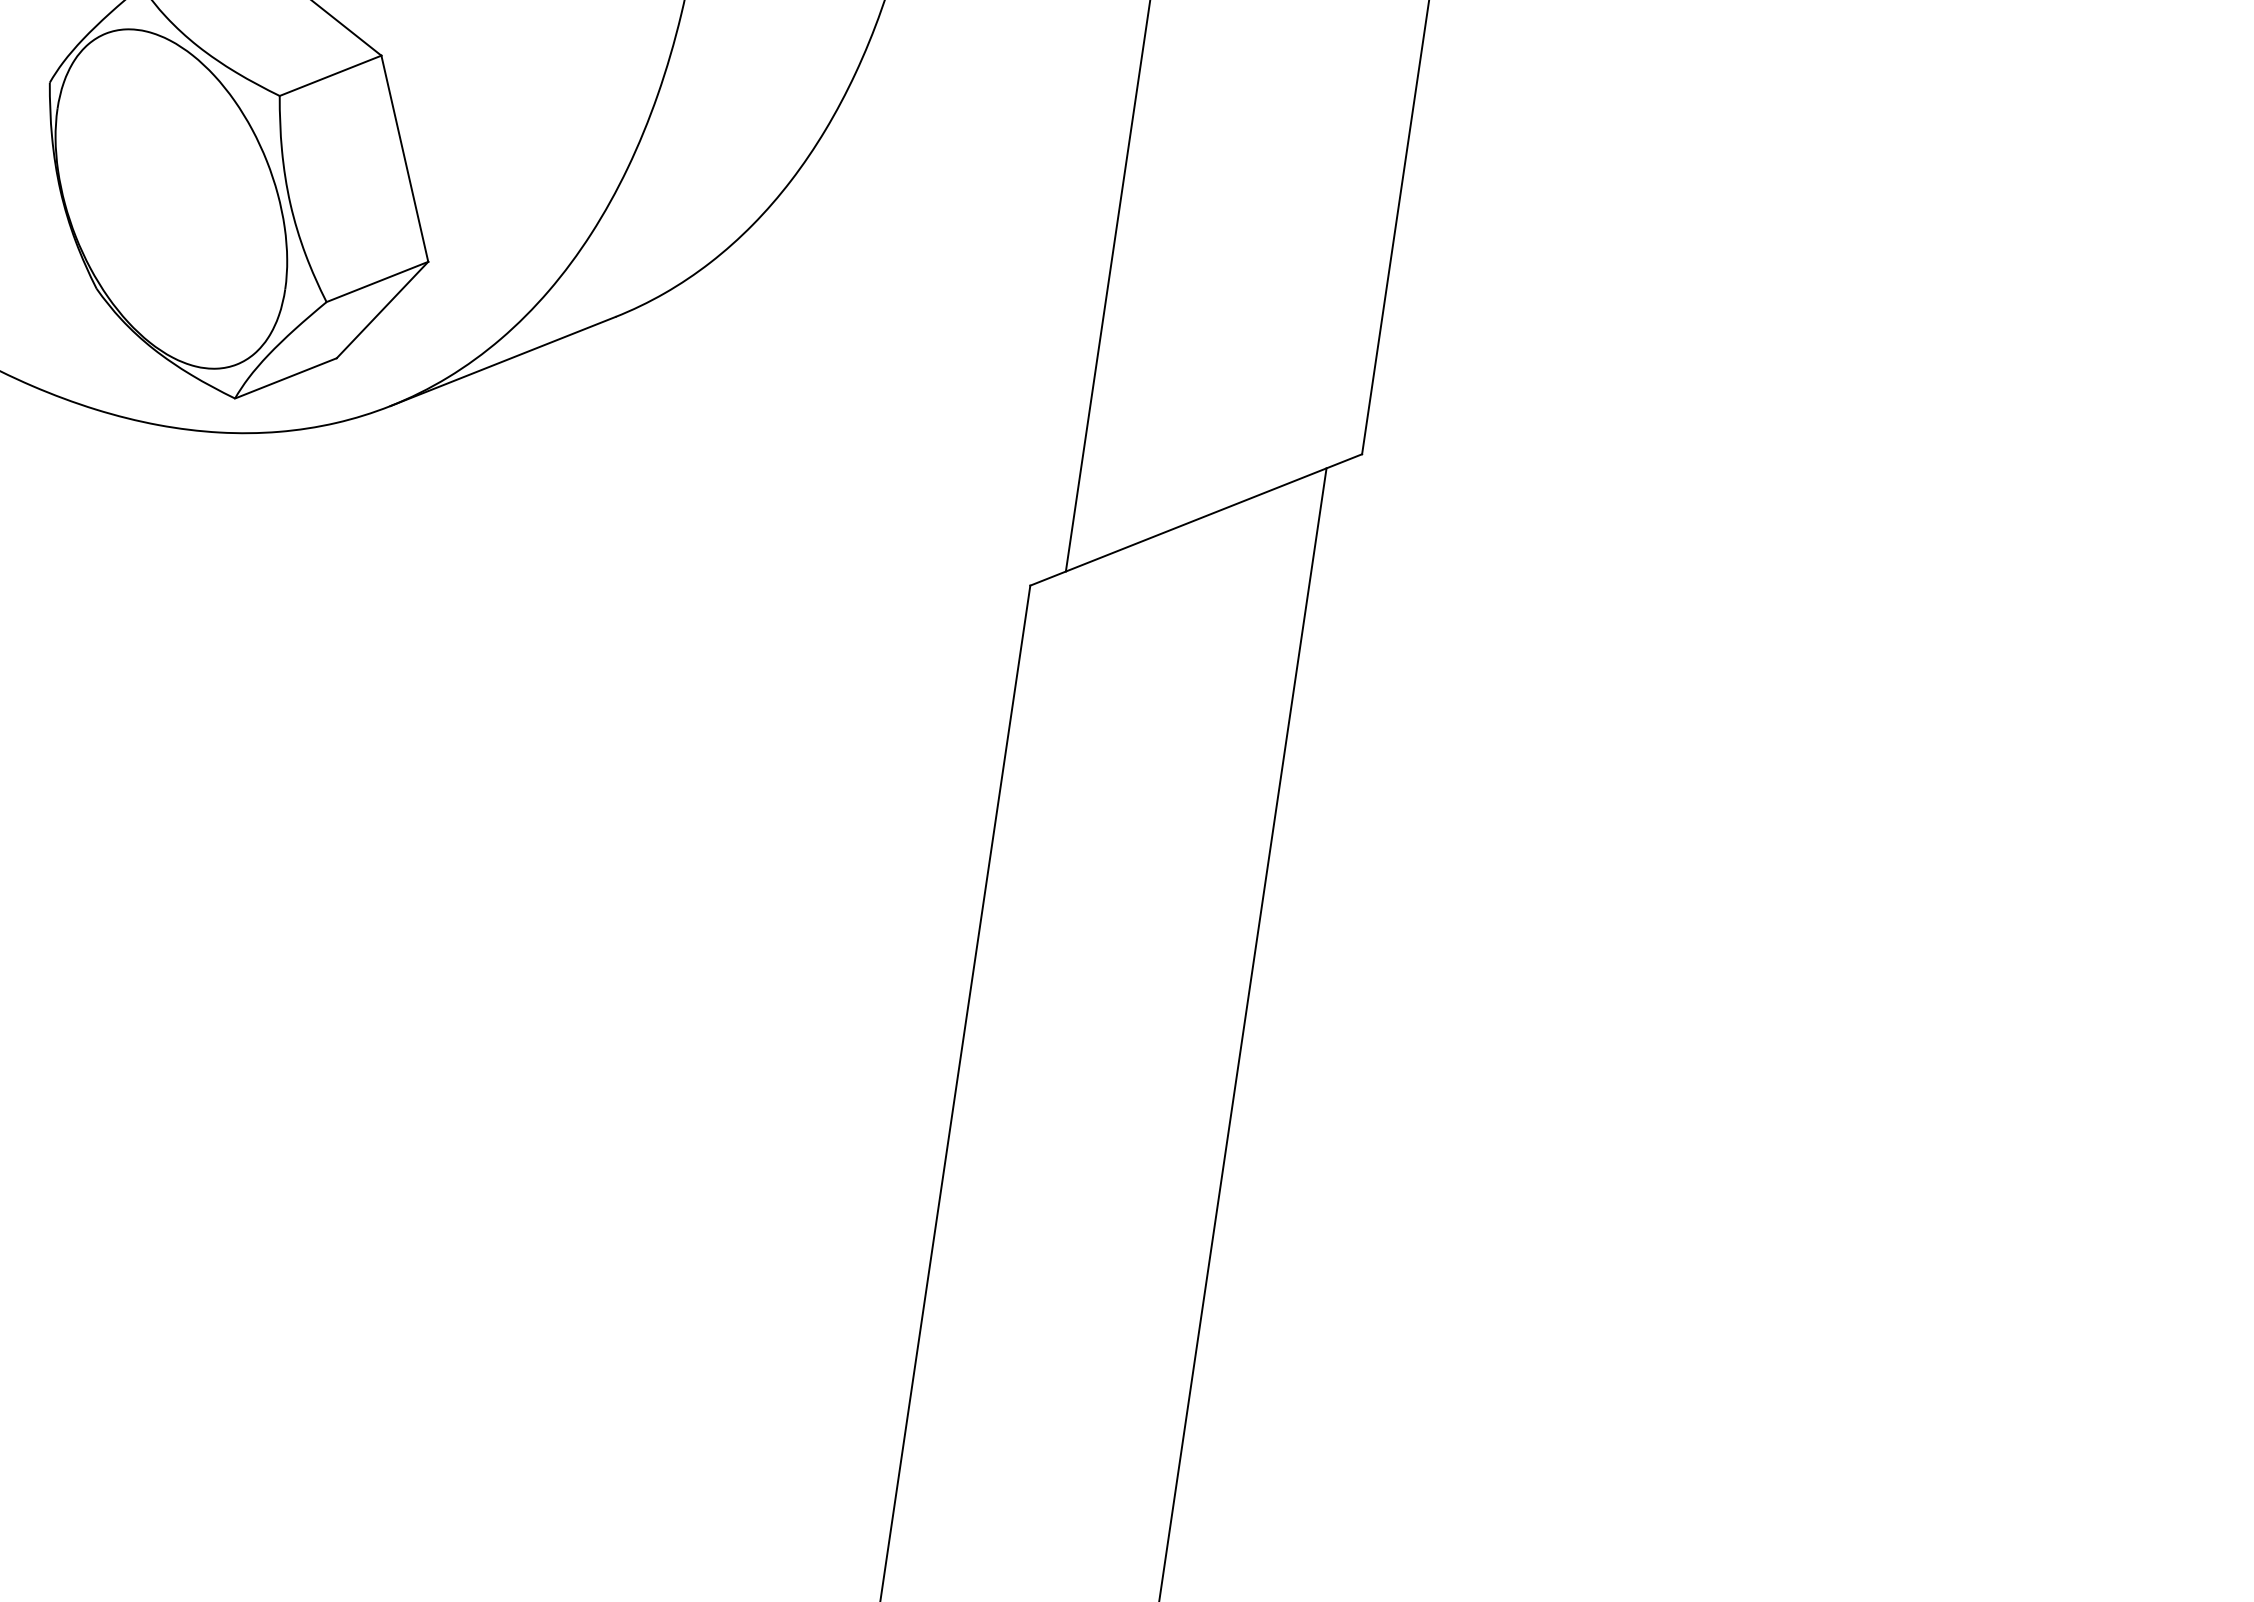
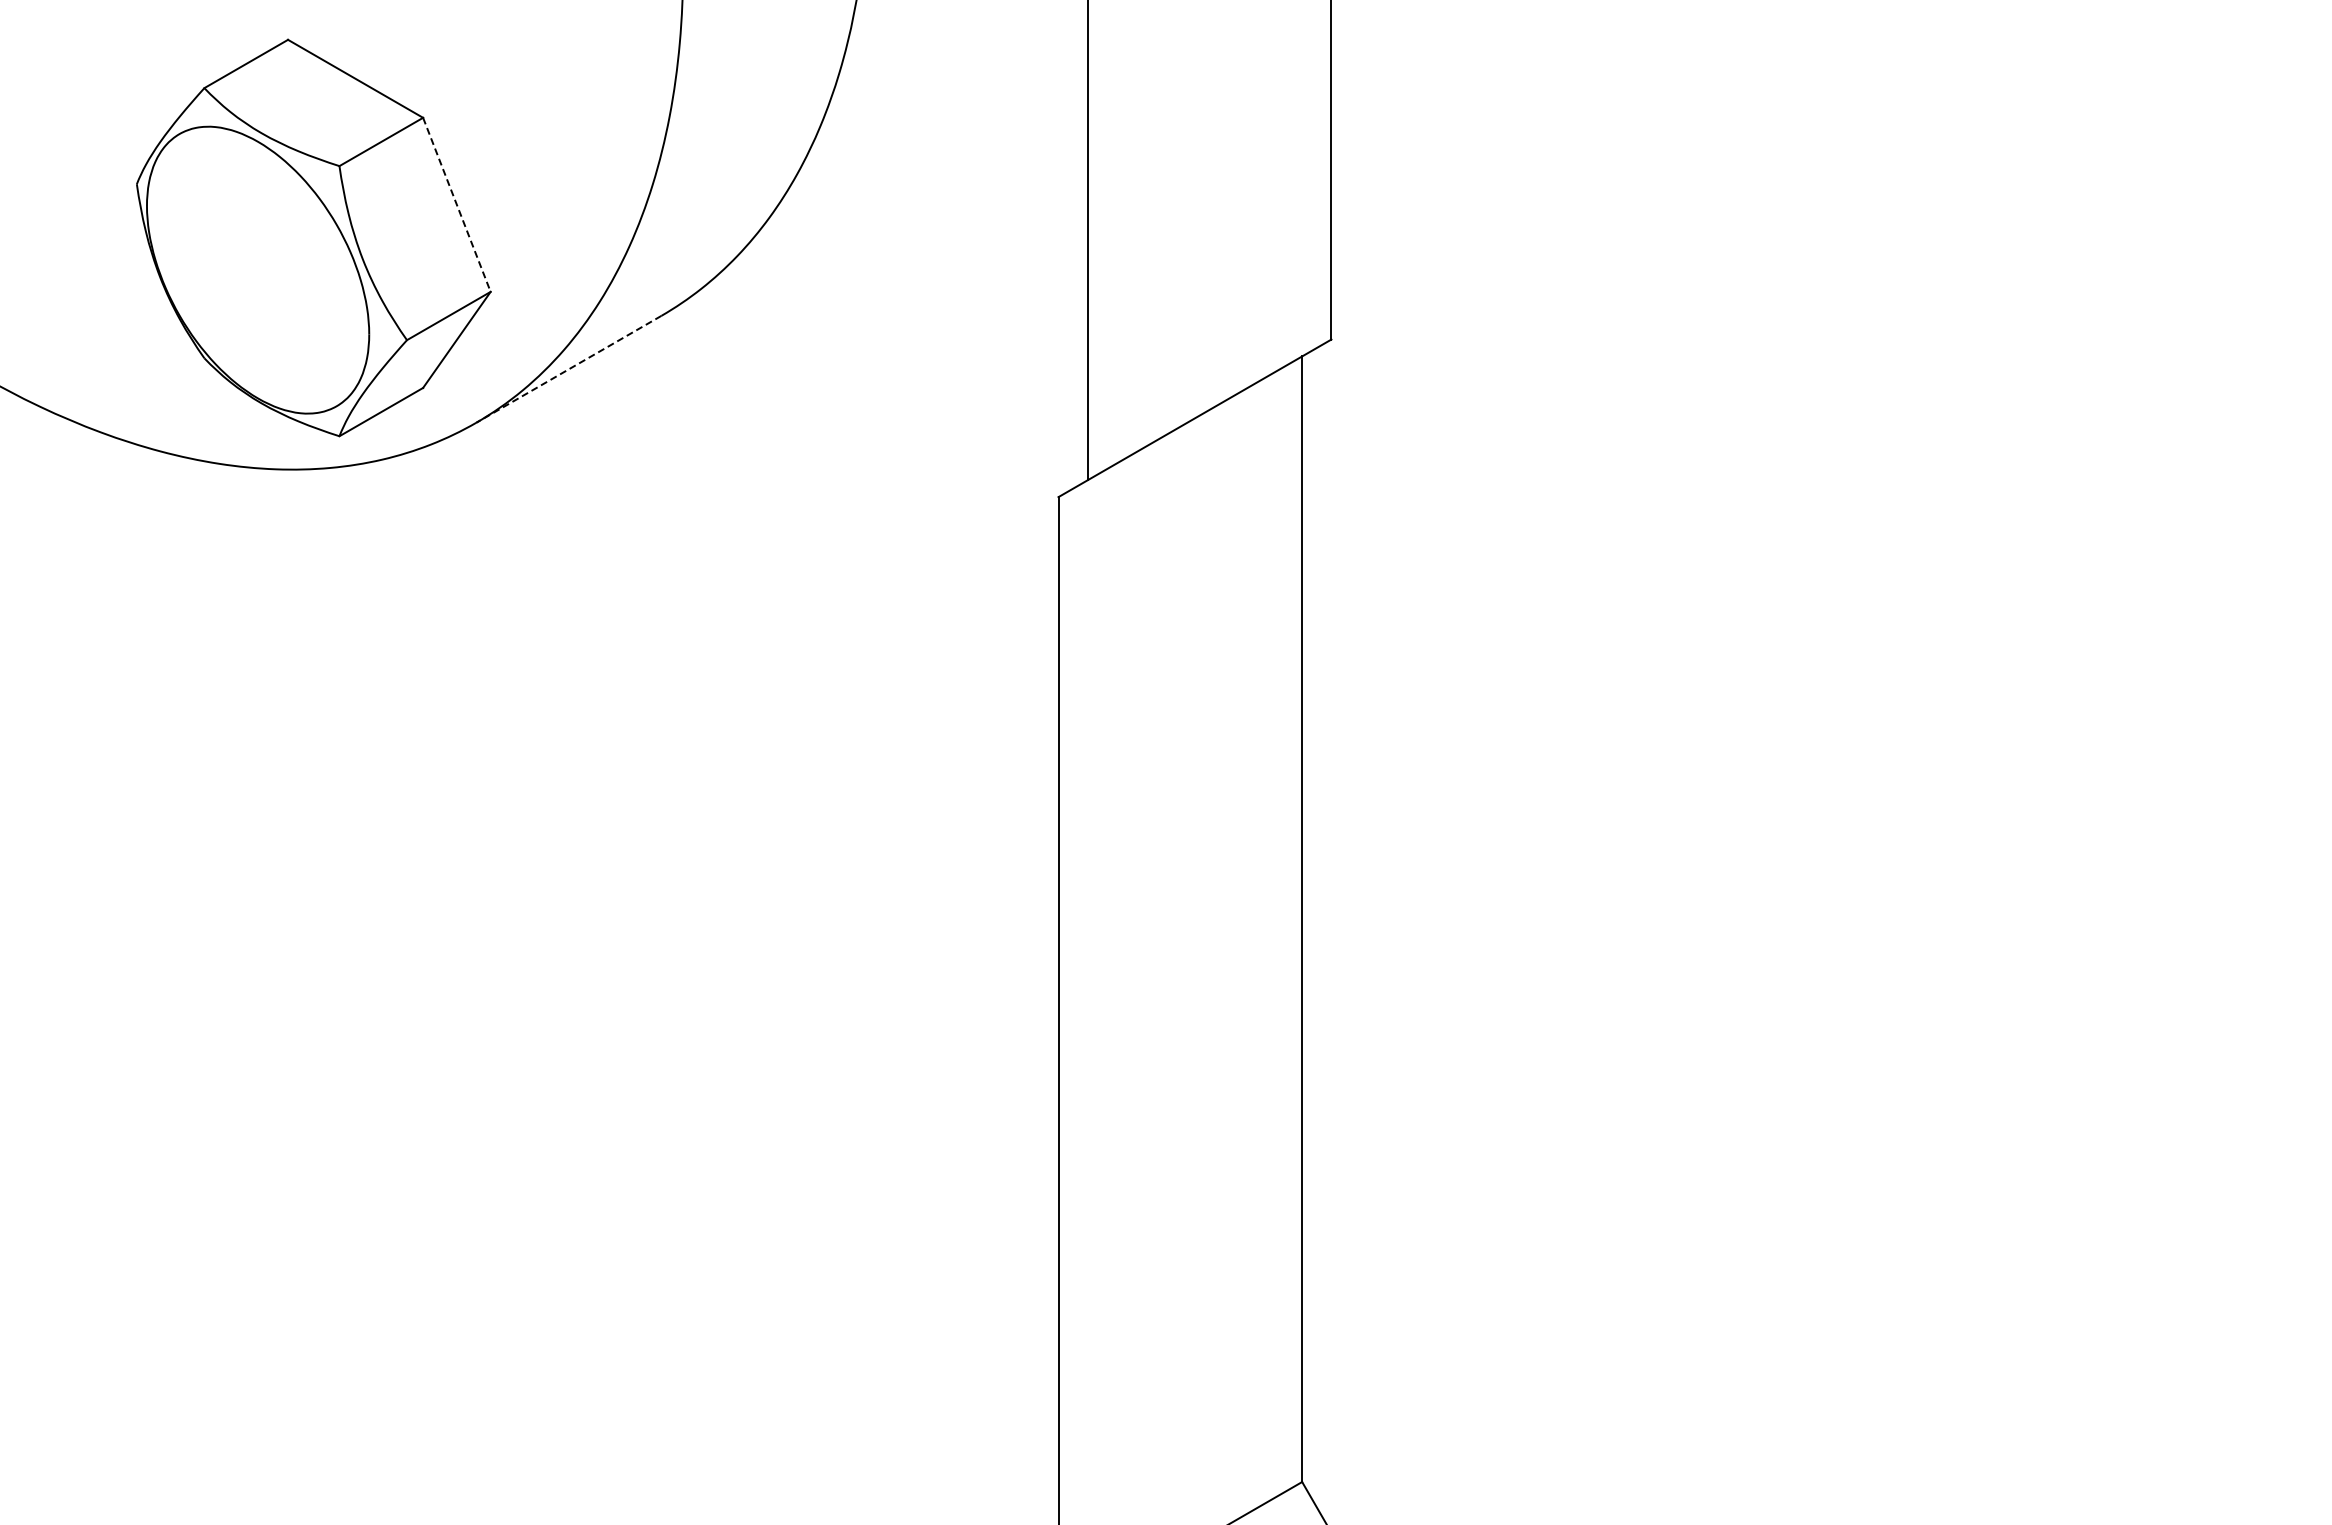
line: (405, 159) -> (457, 205), solid -> dashed
line: (502, 361) -> (568, 369), solid -> dashed

